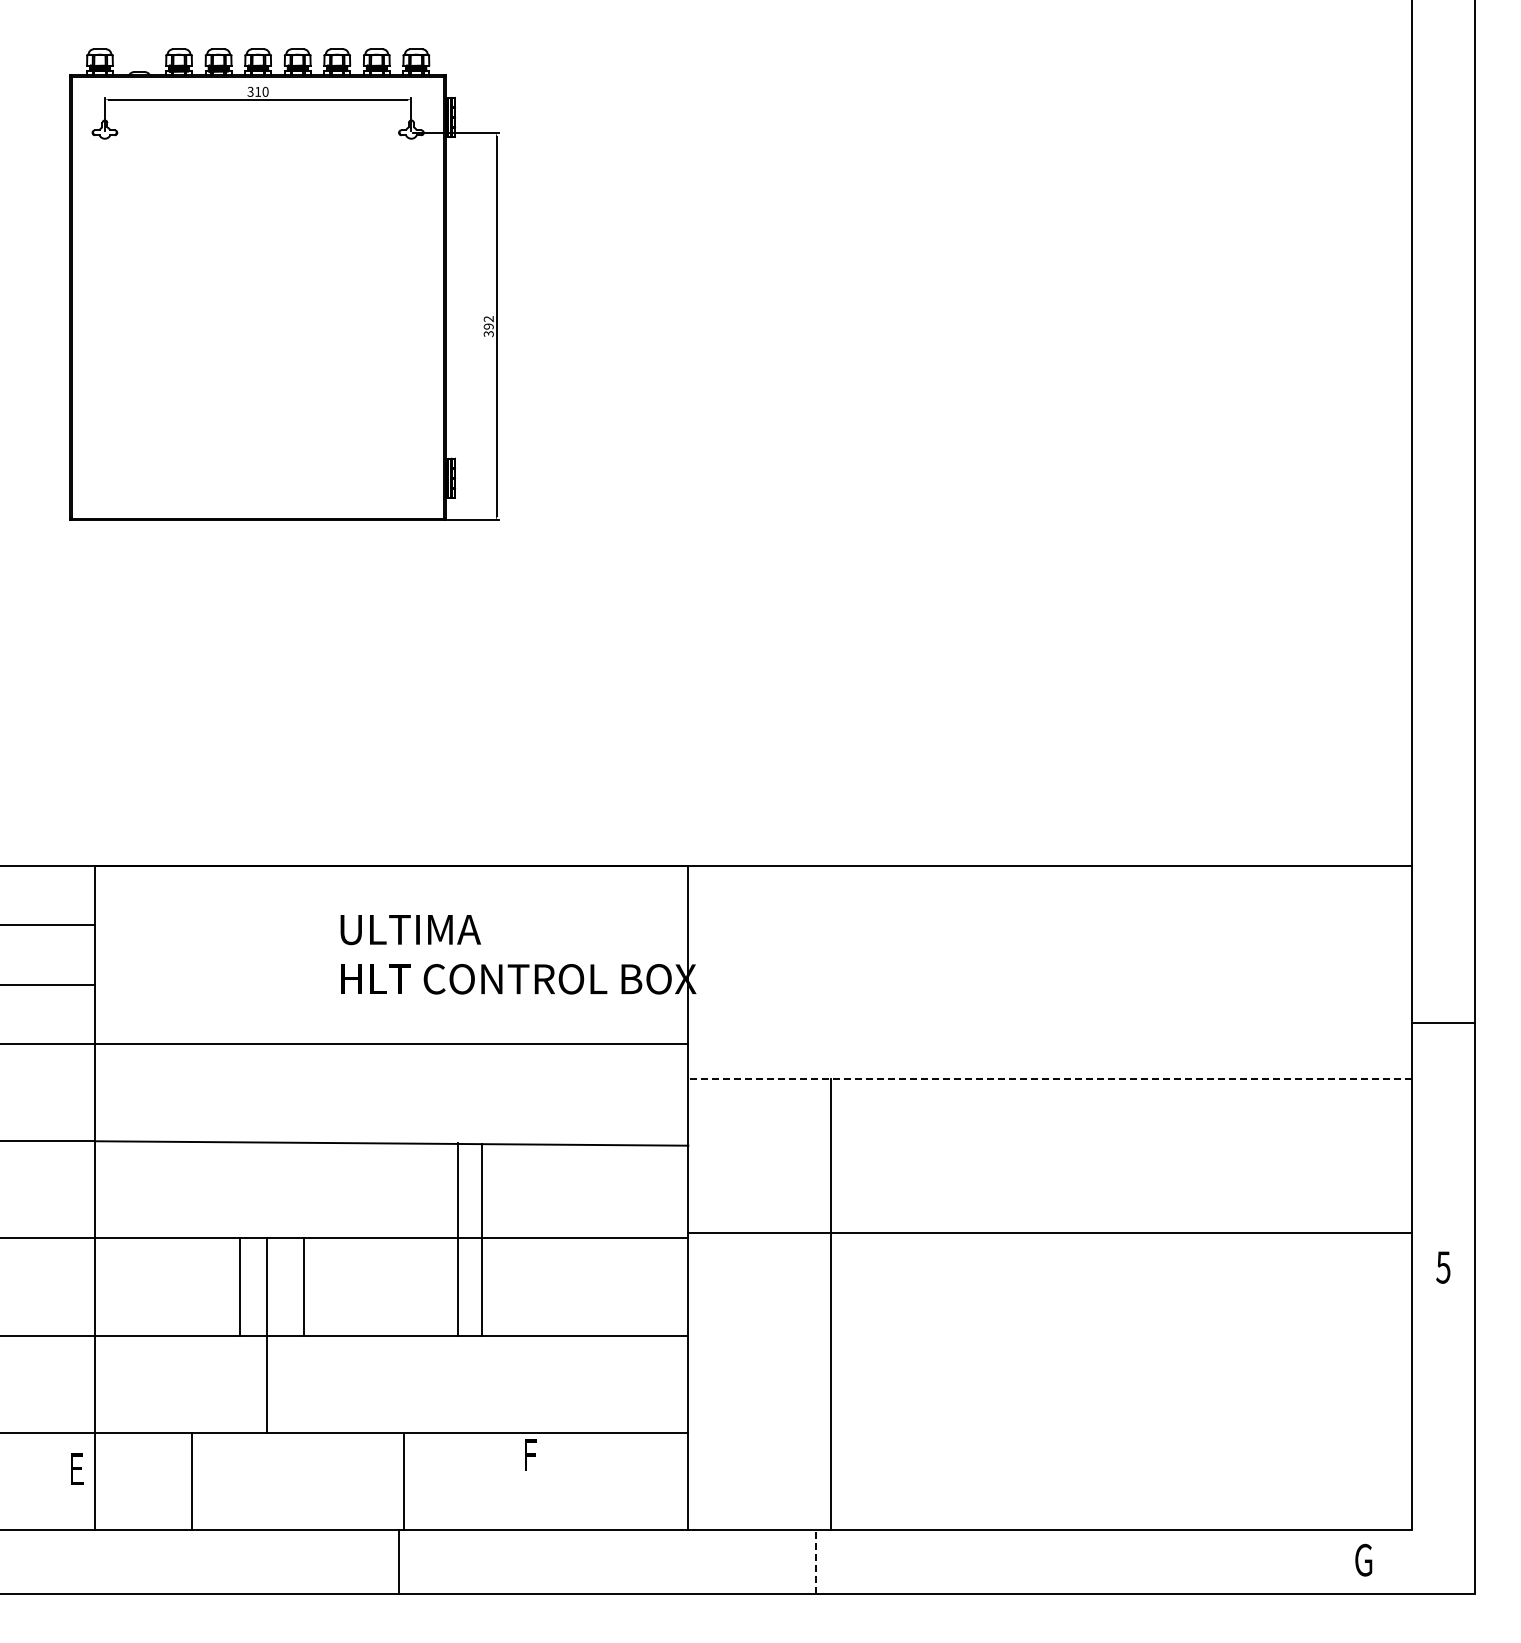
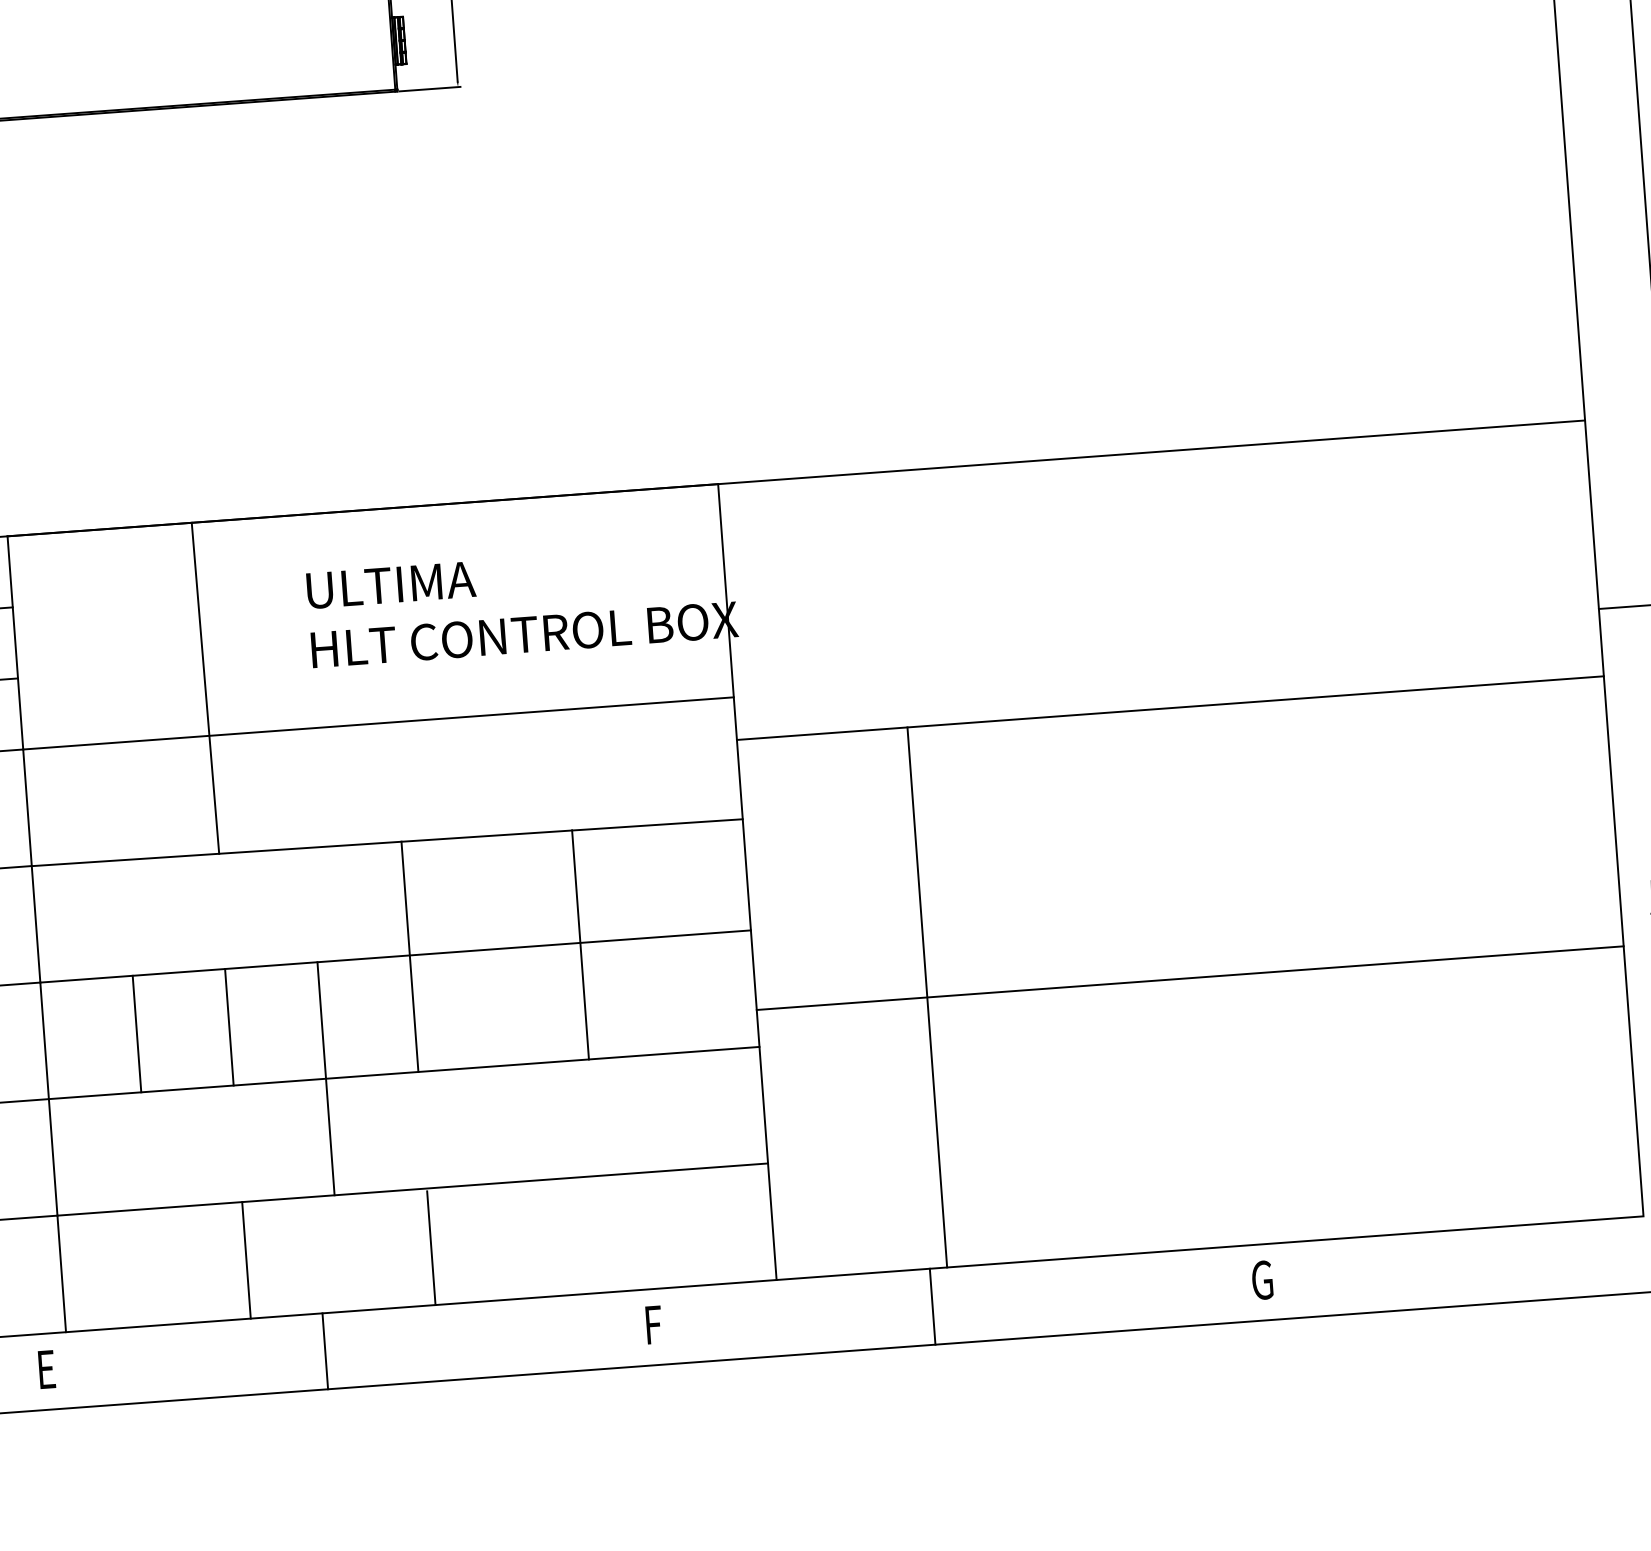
line: (249, 1003) -> (204, 687), added
line: (1050, 1079) -> (1170, 708), dashed -> solid
line: (1050, 1232) -> (1190, 977), moved
line: (457, 1239) -> (409, 956), moved
line: (481, 1239) -> (579, 944), moved
line: (240, 1286) -> (137, 1033), moved
line: (304, 1286) -> (229, 1026), moved
line: (266, 1335) -> (326, 1078), moved
text: (530, 1454) -> (653, 1324), moved
text: (77, 1468) -> (47, 1368), moved
line: (192, 1481) -> (246, 1260), moved
text: (1363, 1559) -> (1262, 1279), moved
line: (399, 1561) -> (325, 1350), moved
line: (816, 1562) -> (932, 1307), dashed -> solid

